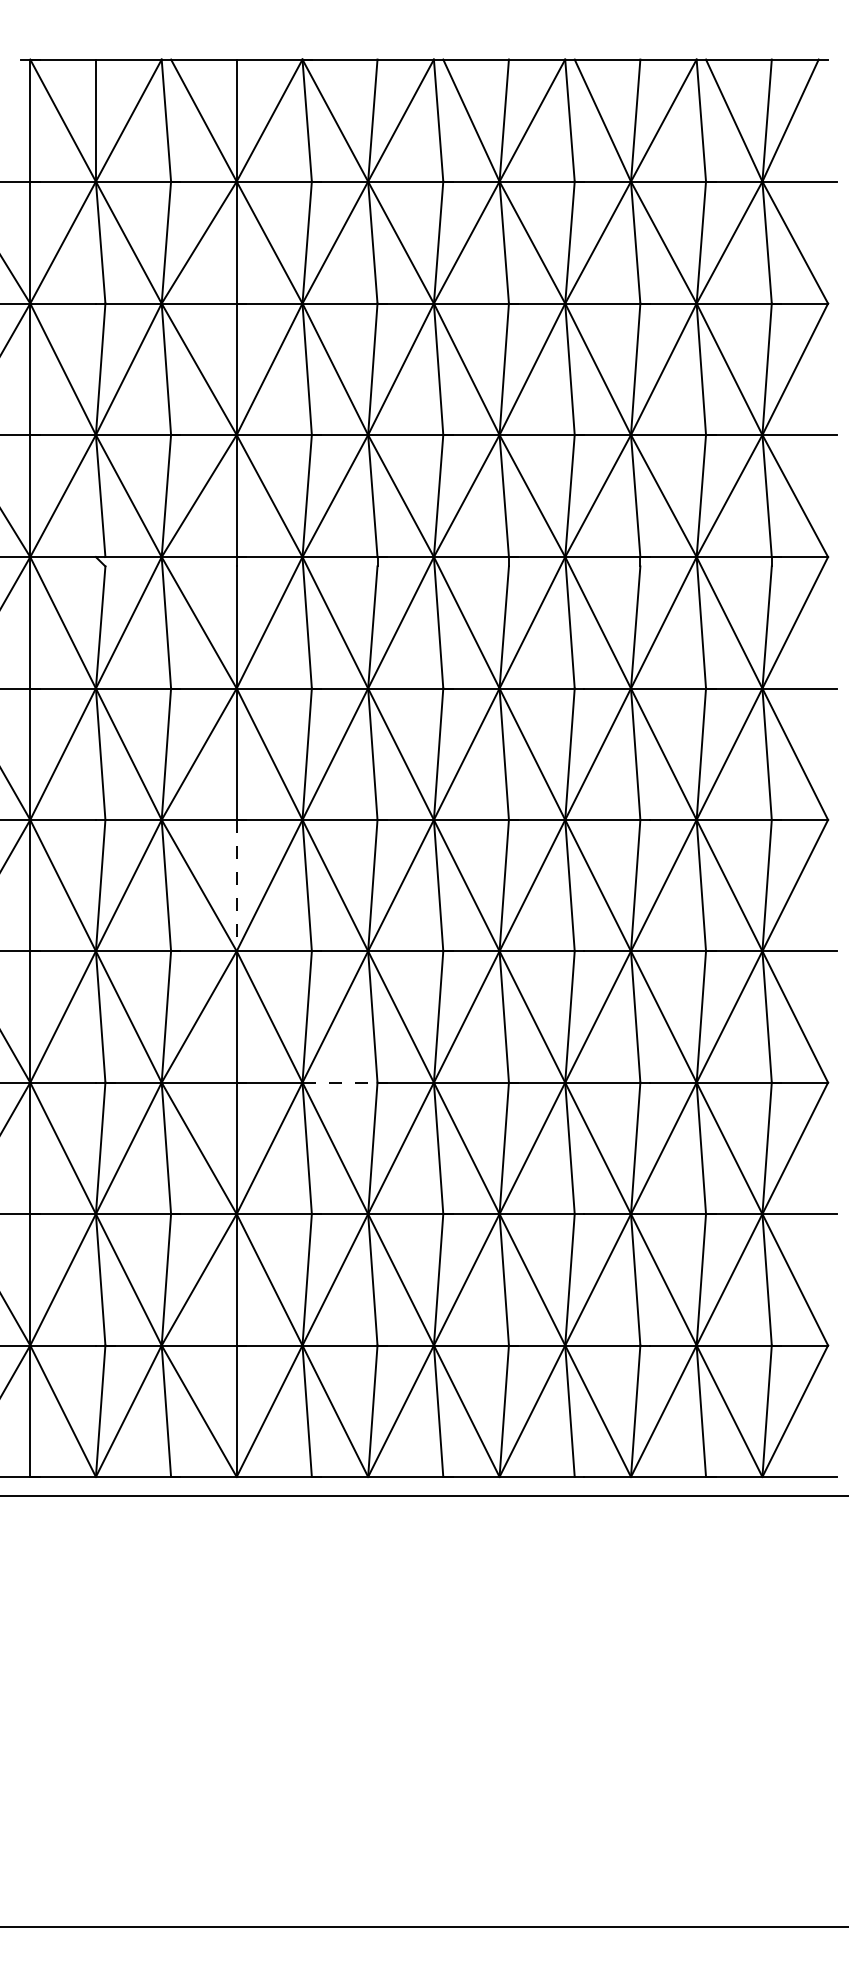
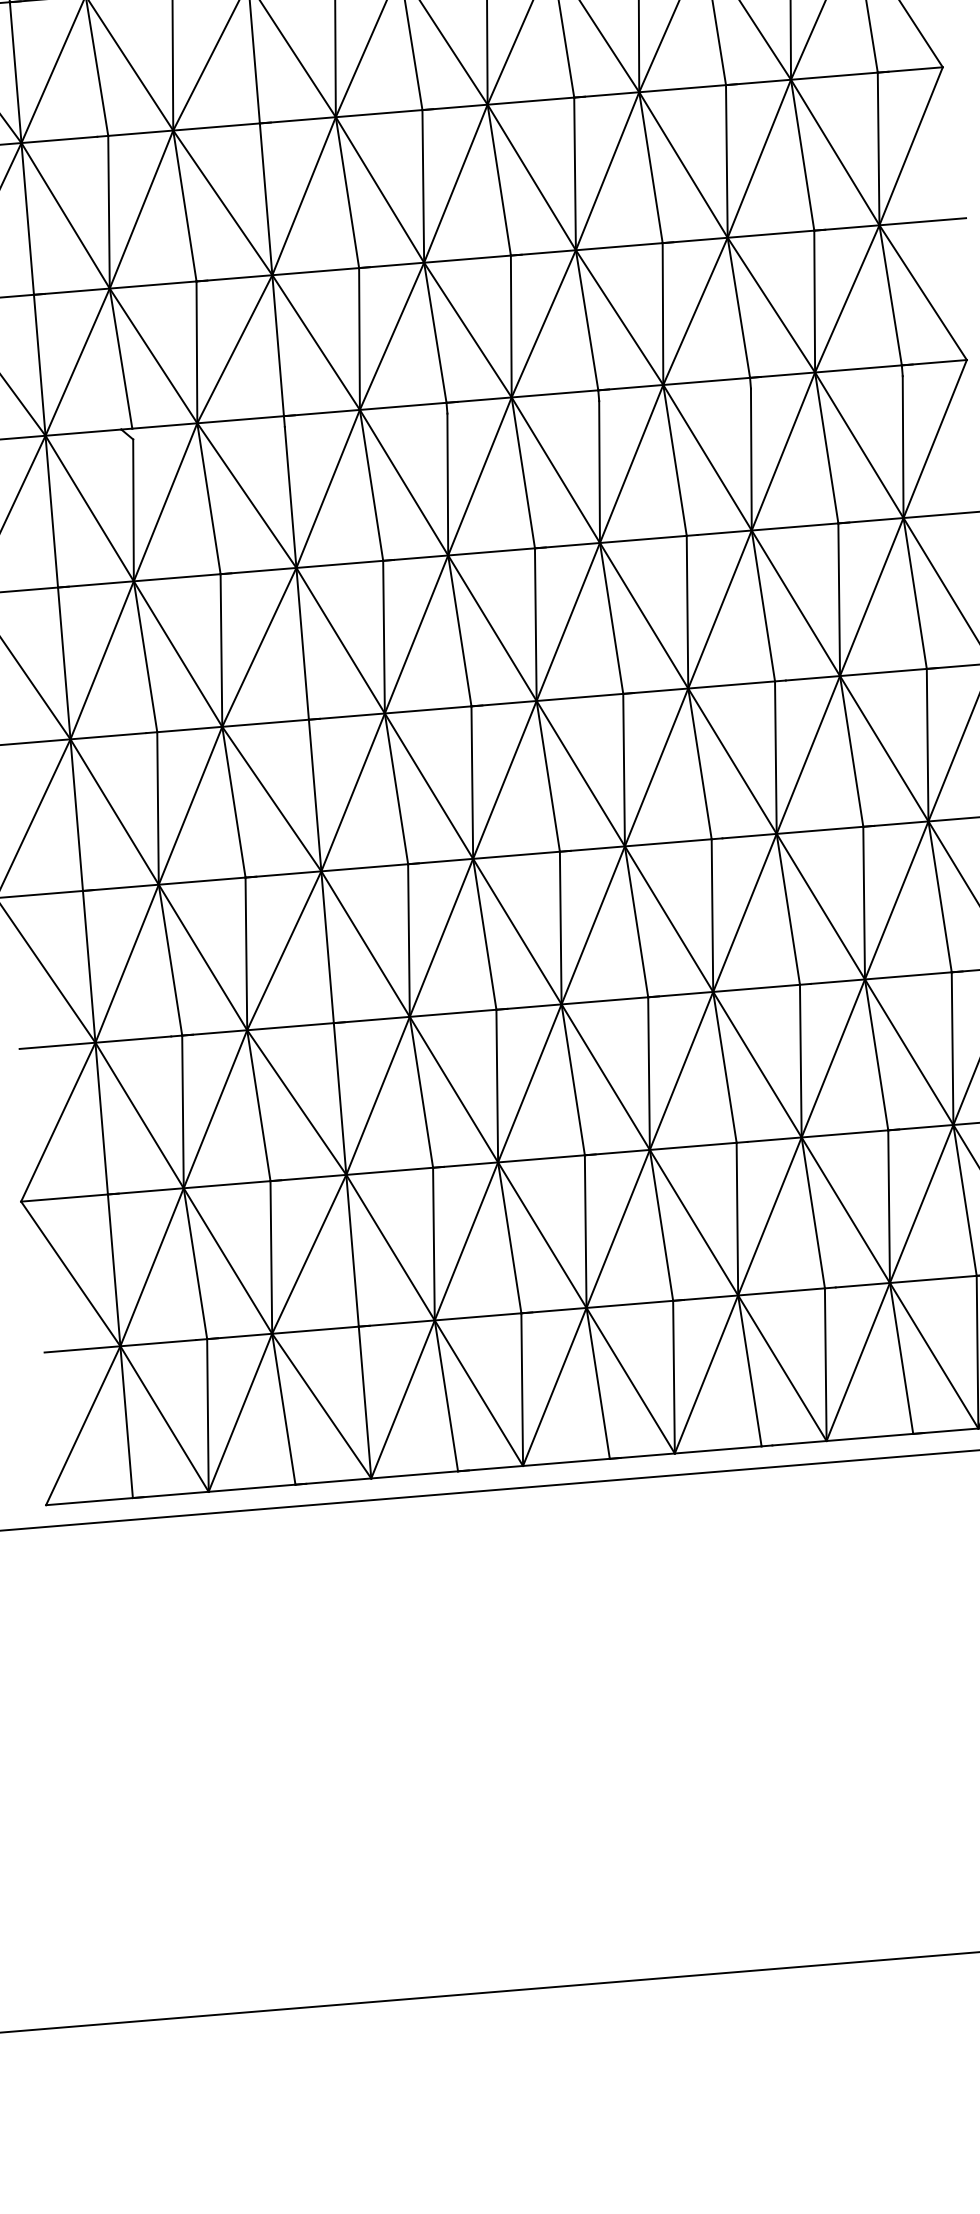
line: (236, 885) -> (314, 795), dashed -> solid
line: (340, 1082) -> (453, 1013), dashed -> solid

